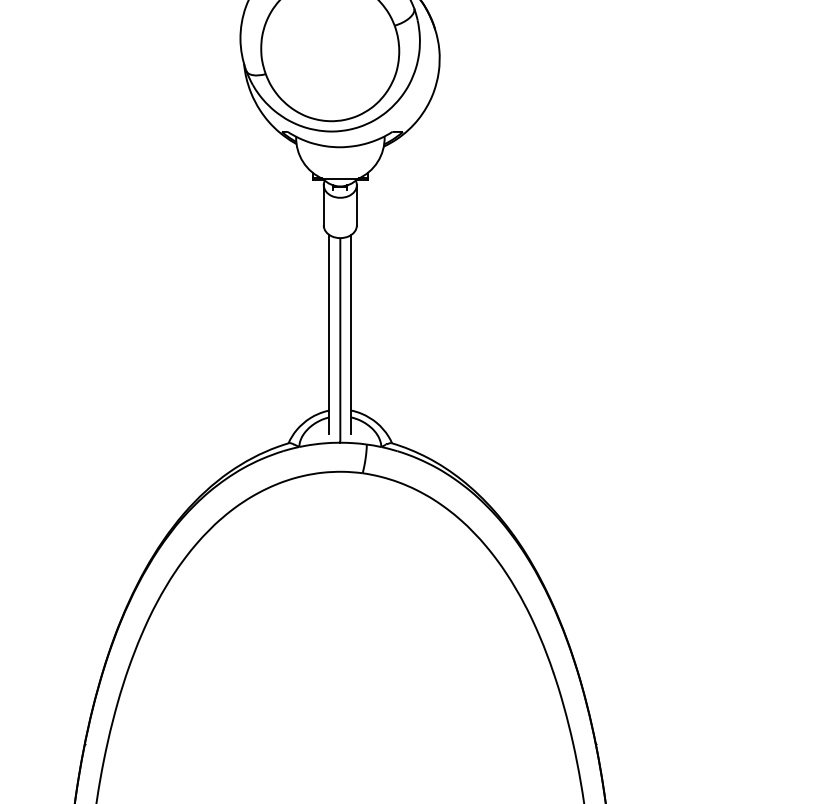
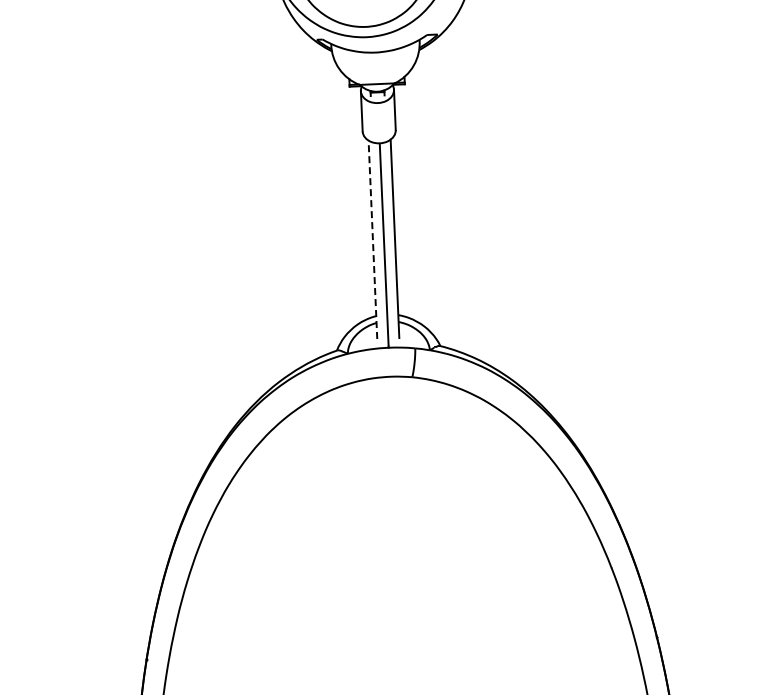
line: (329, 333) -> (373, 239), solid -> dashed

